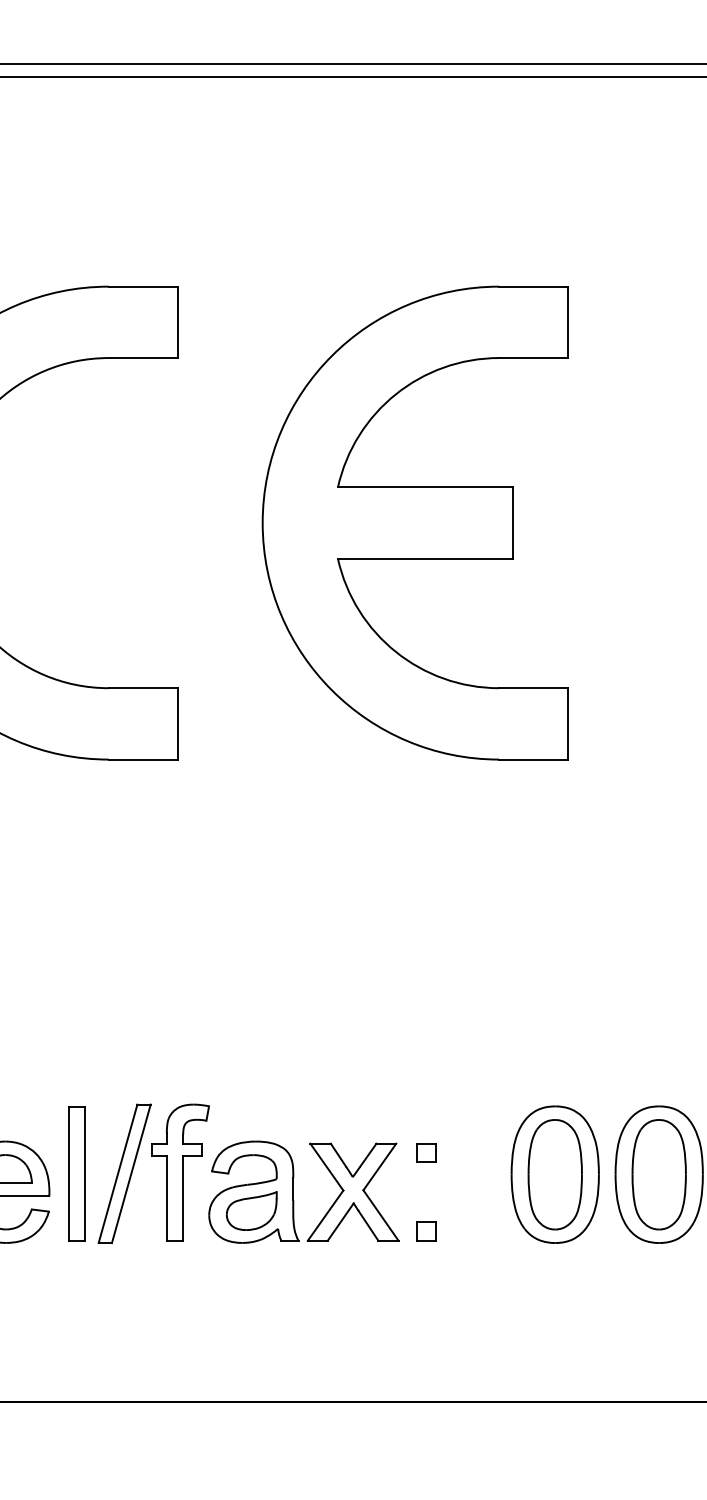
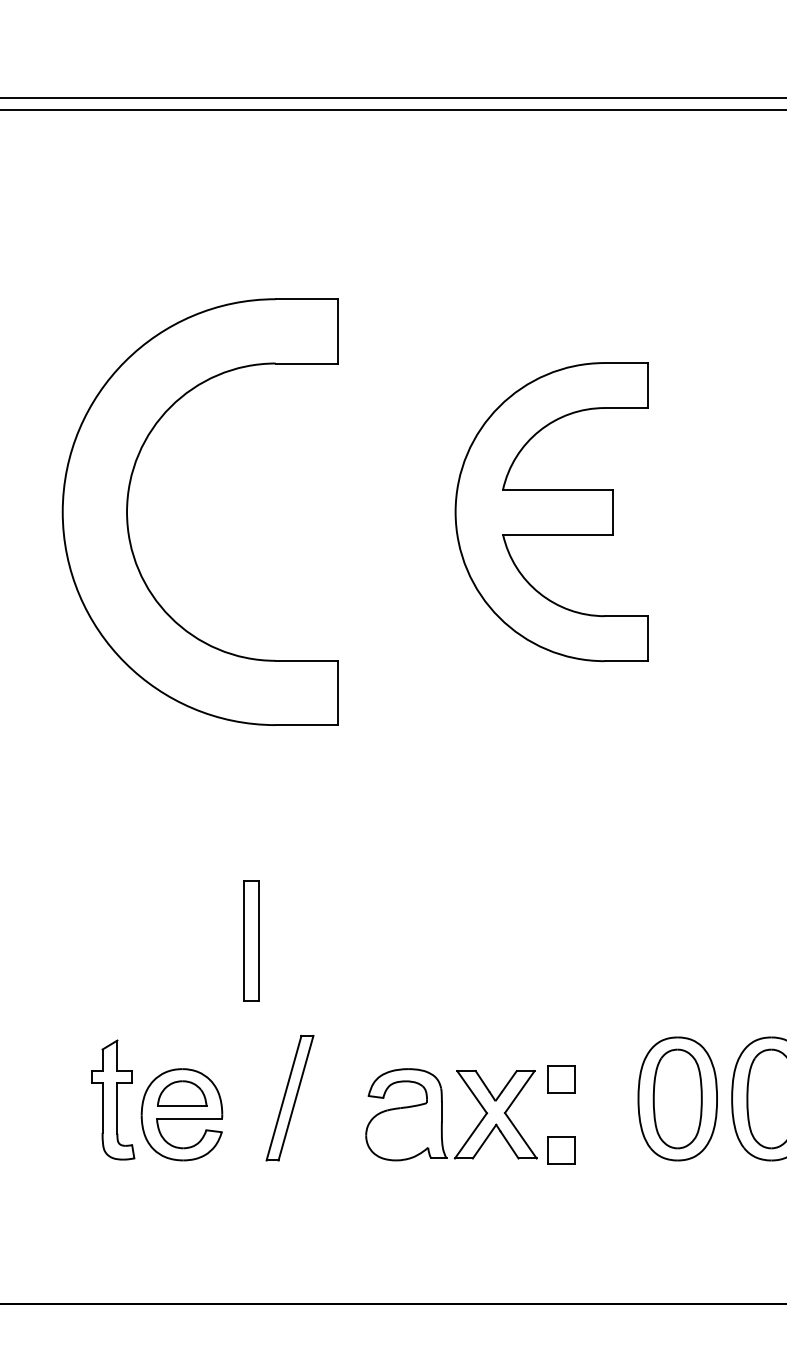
part: (415, 522) -> (551, 511), size x0.7
part: (426, 1153) -> (561, 1079), size x1.6
part: (180, 1171) -> (340, 1096), removed
part: (77, 1173) -> (251, 940), moved
part: (251, 1210) -> (404, 1131), removed
part: (426, 1230) -> (561, 1149), size x1.6

